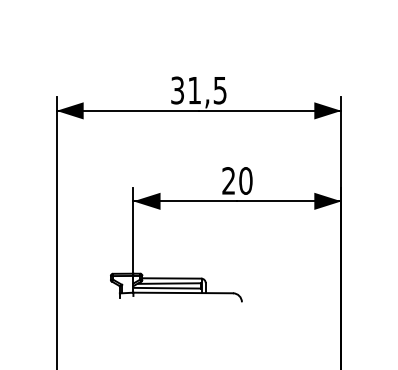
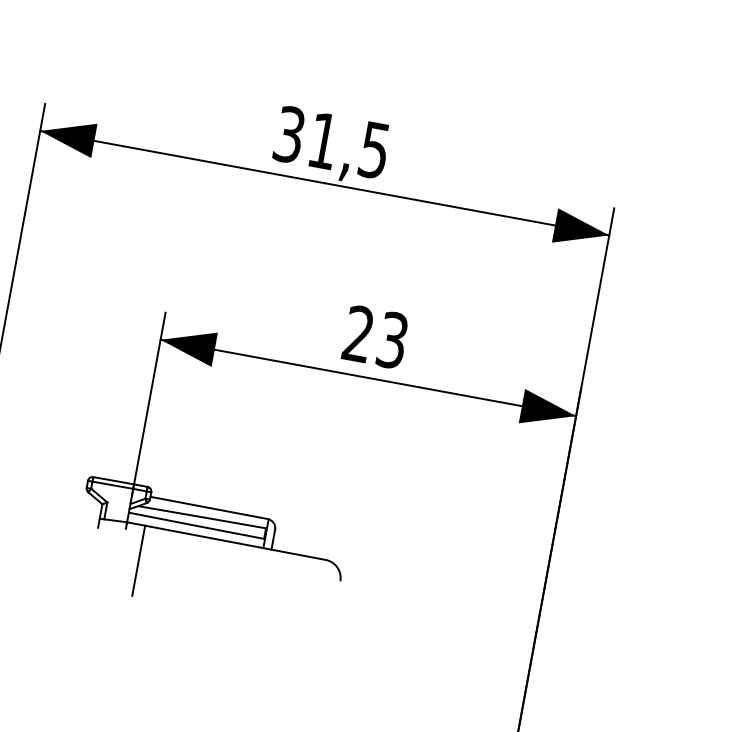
text: (245, 180) -> (392, 339), 20 -> 23
line: (142, 309) -> (139, 559), added

